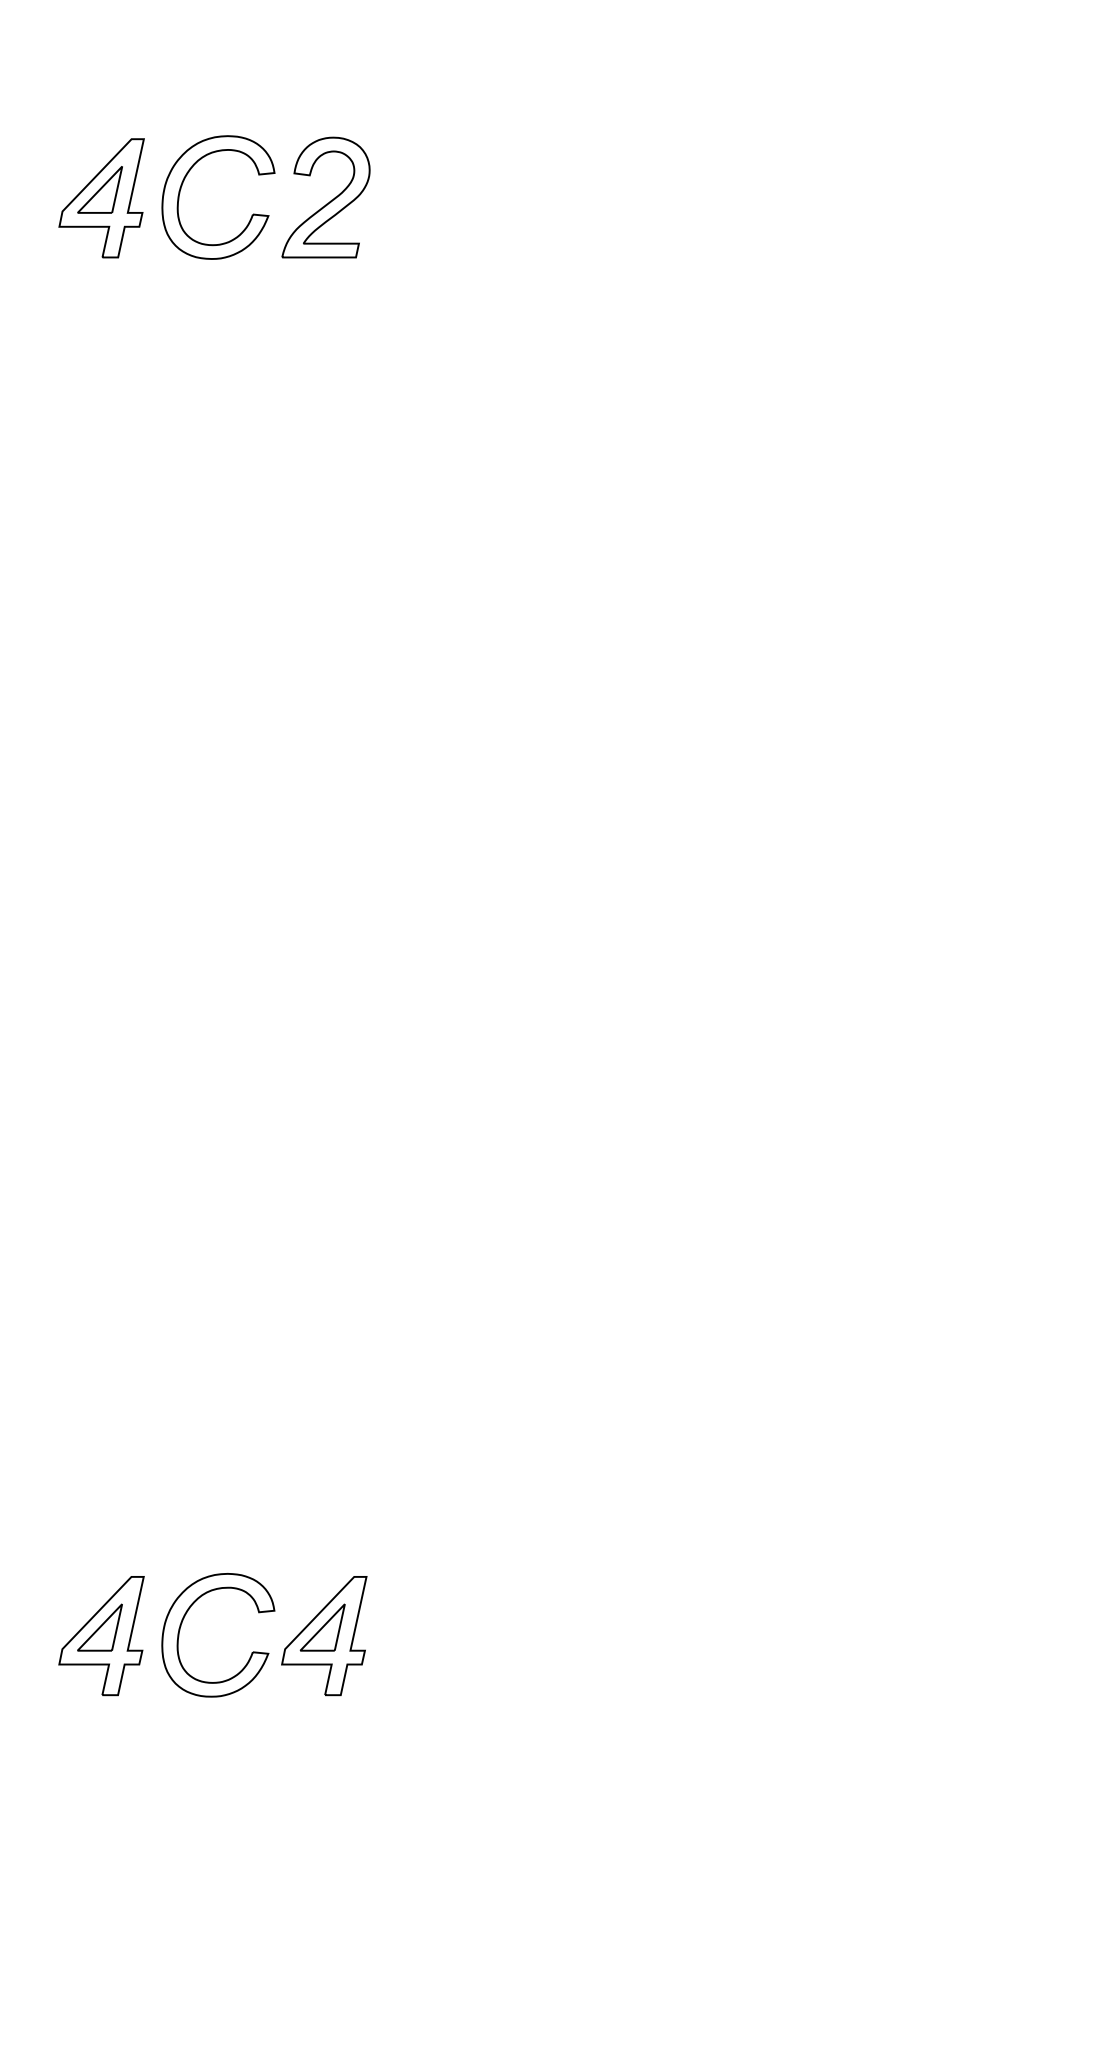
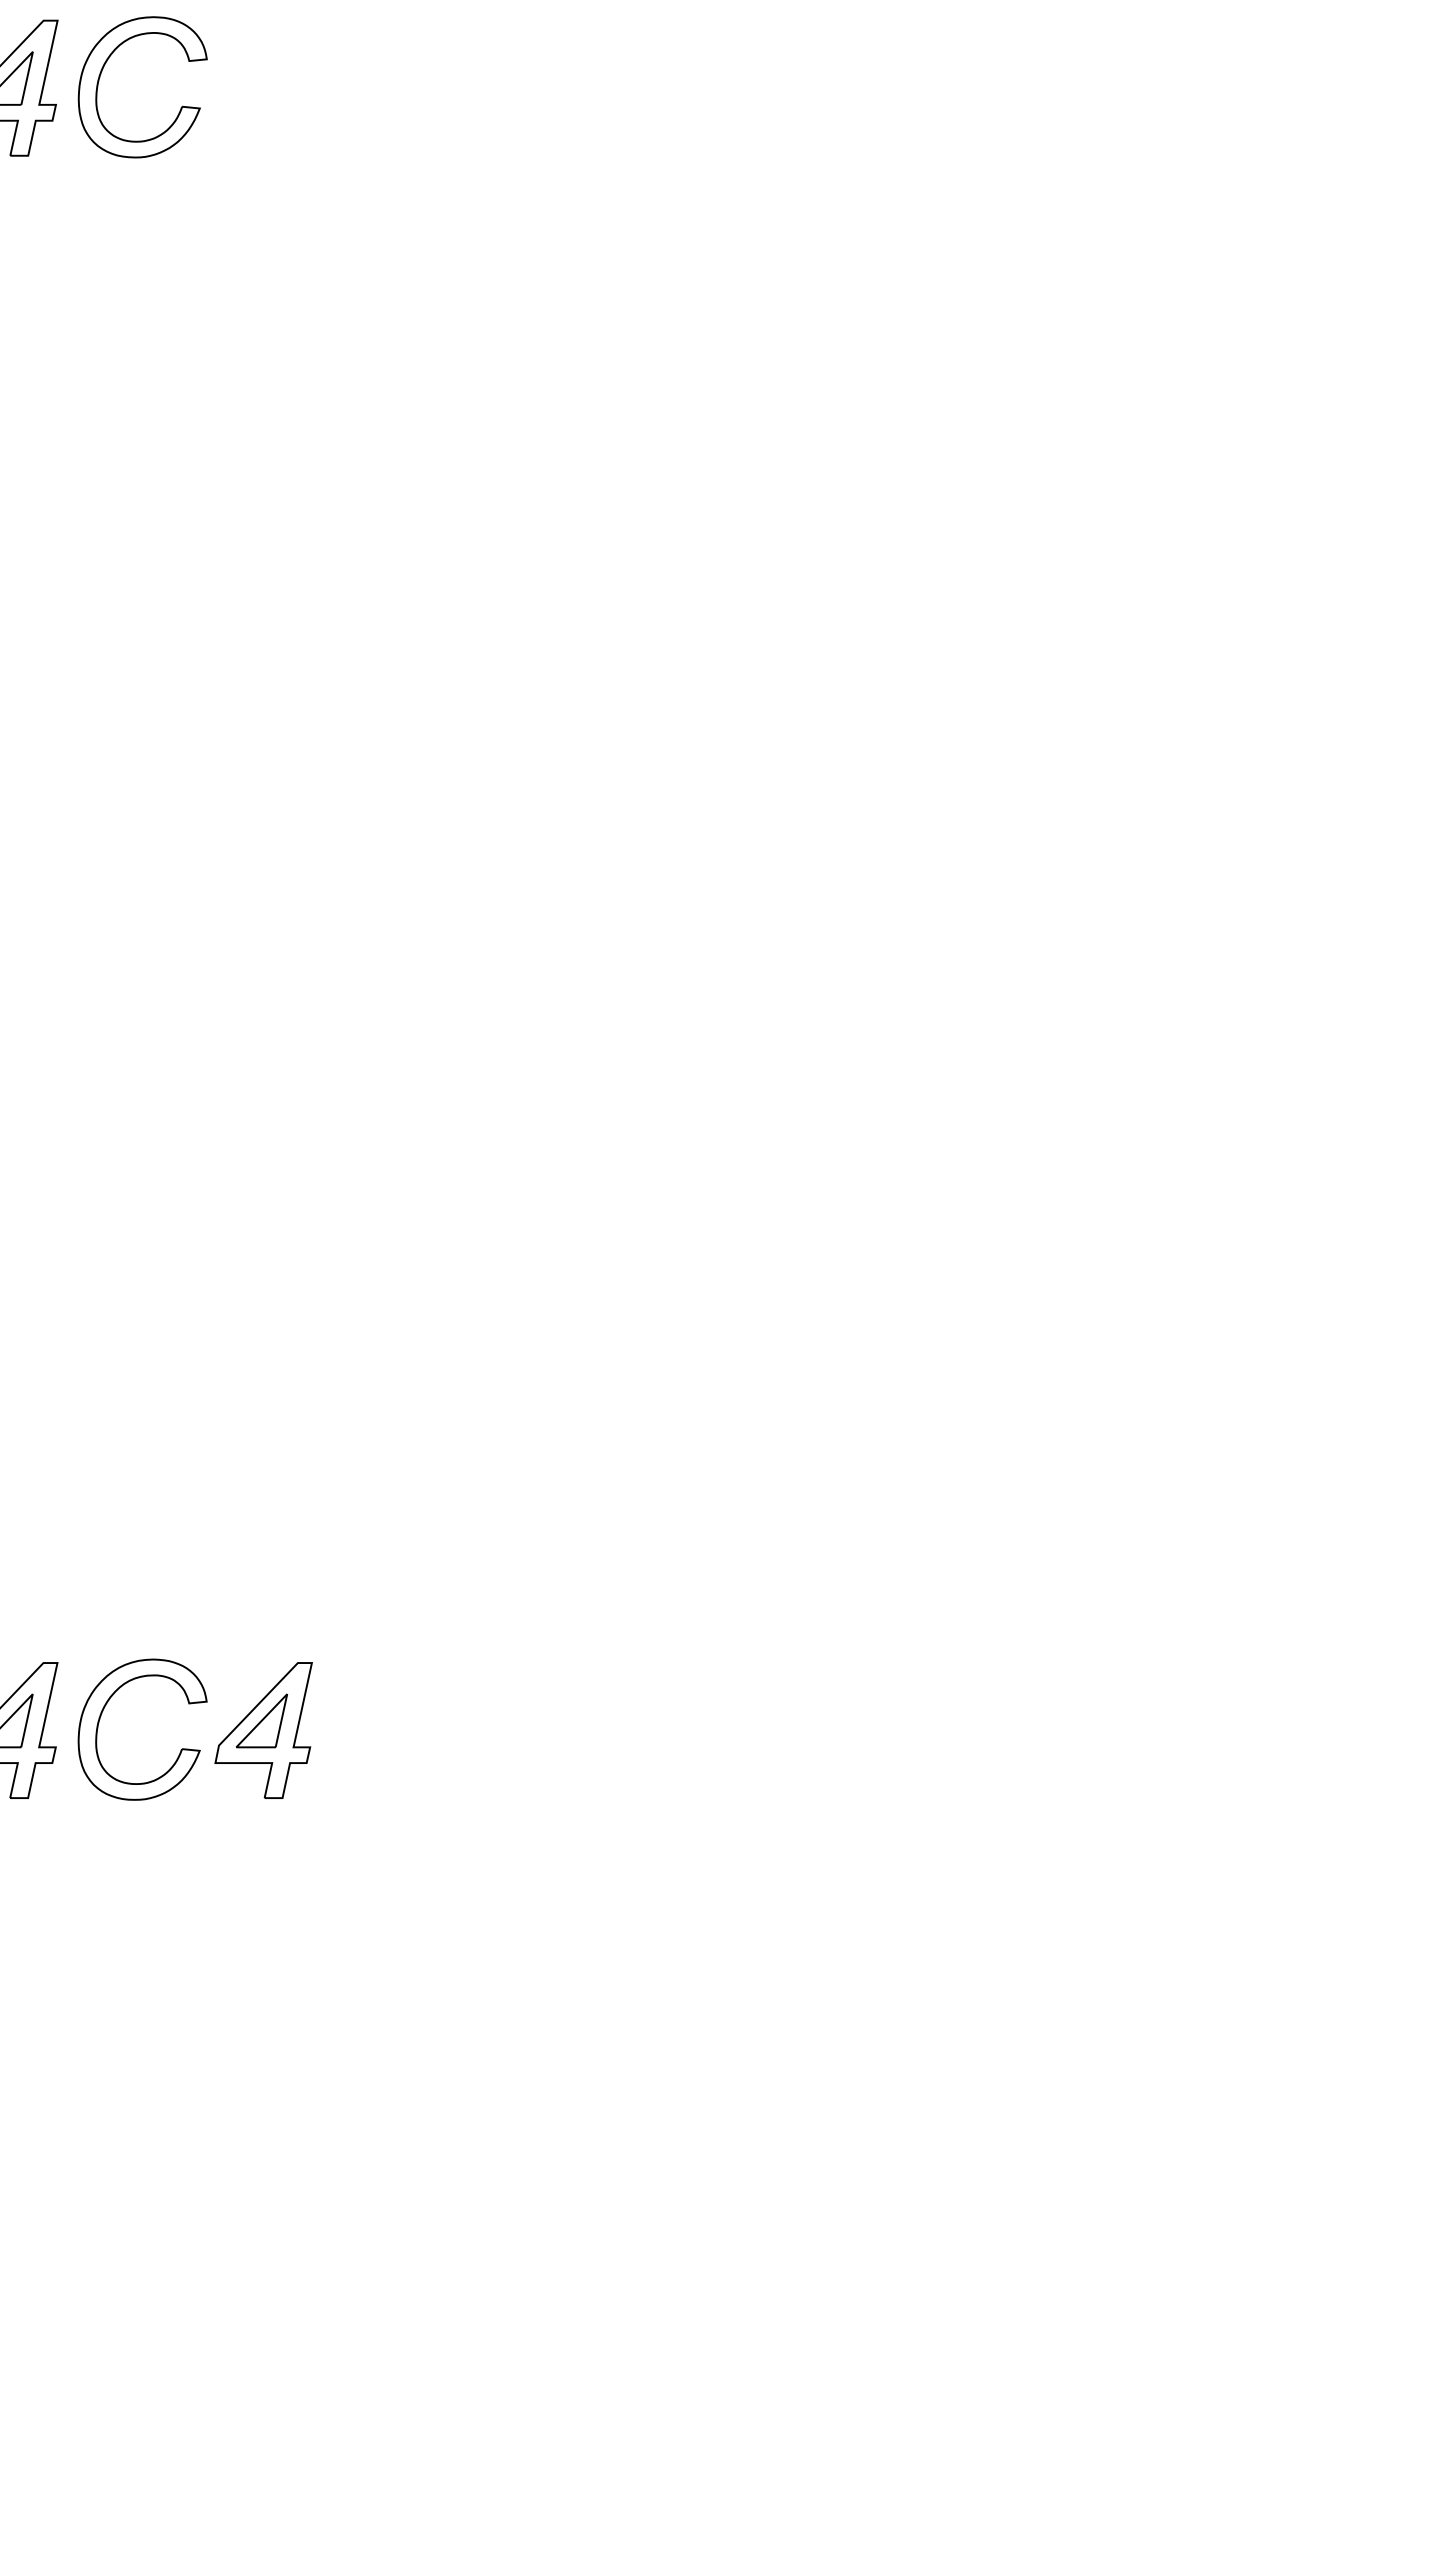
part: (327, 202) -> (267, 93), removed

